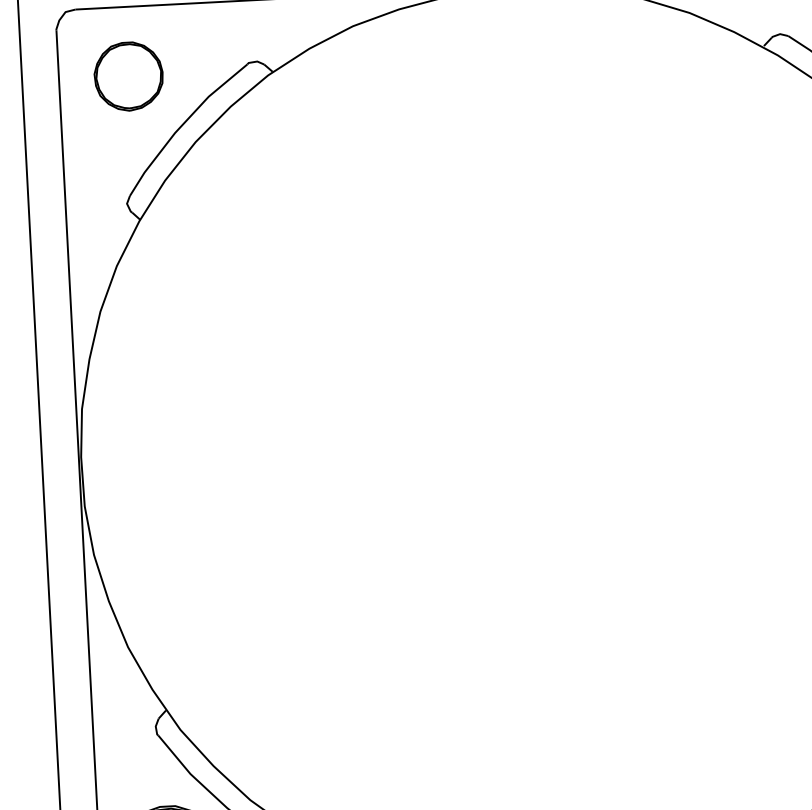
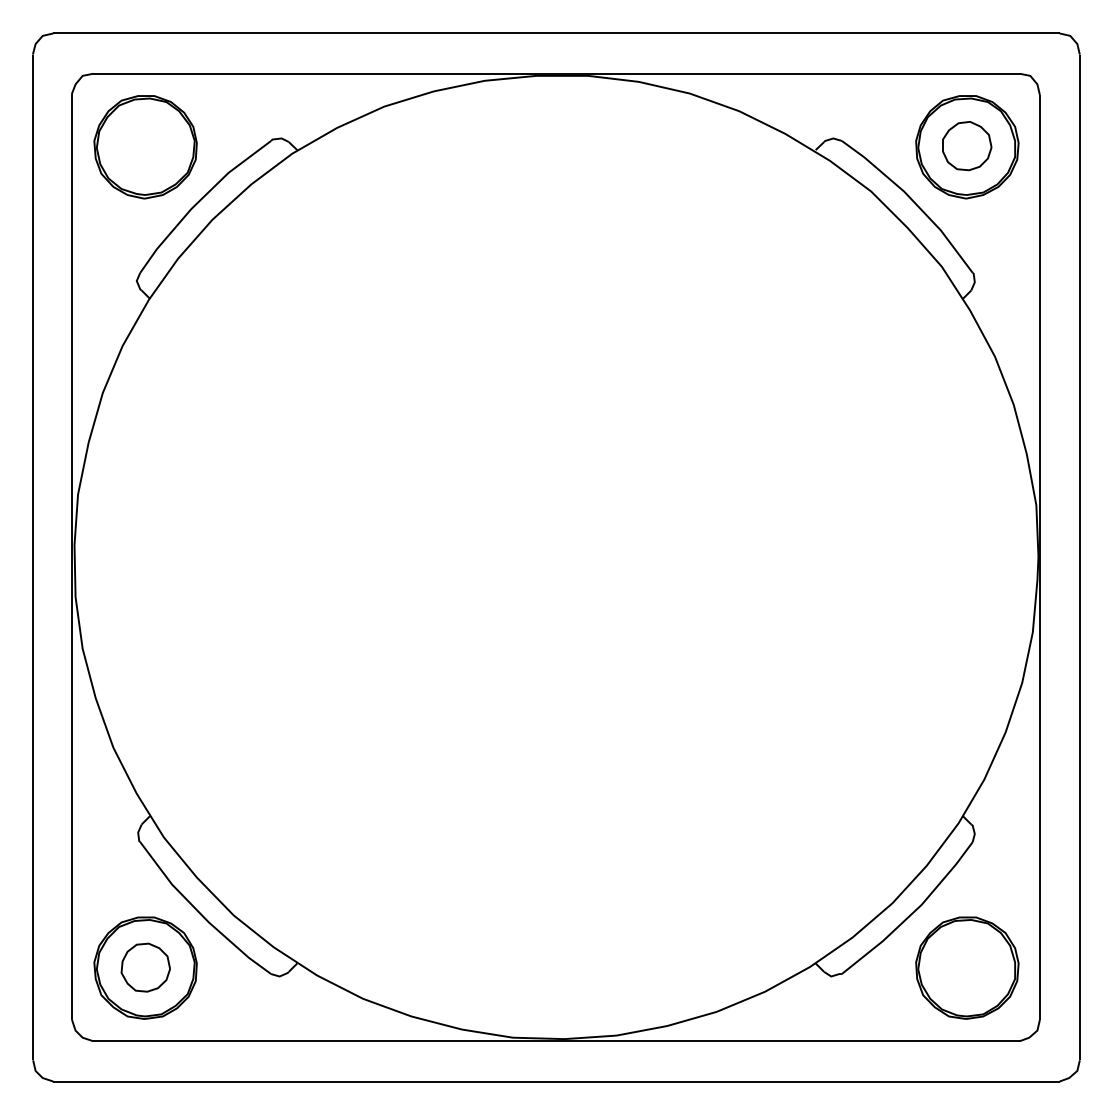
part: (128, 76) -> (145, 147), size x1.43

